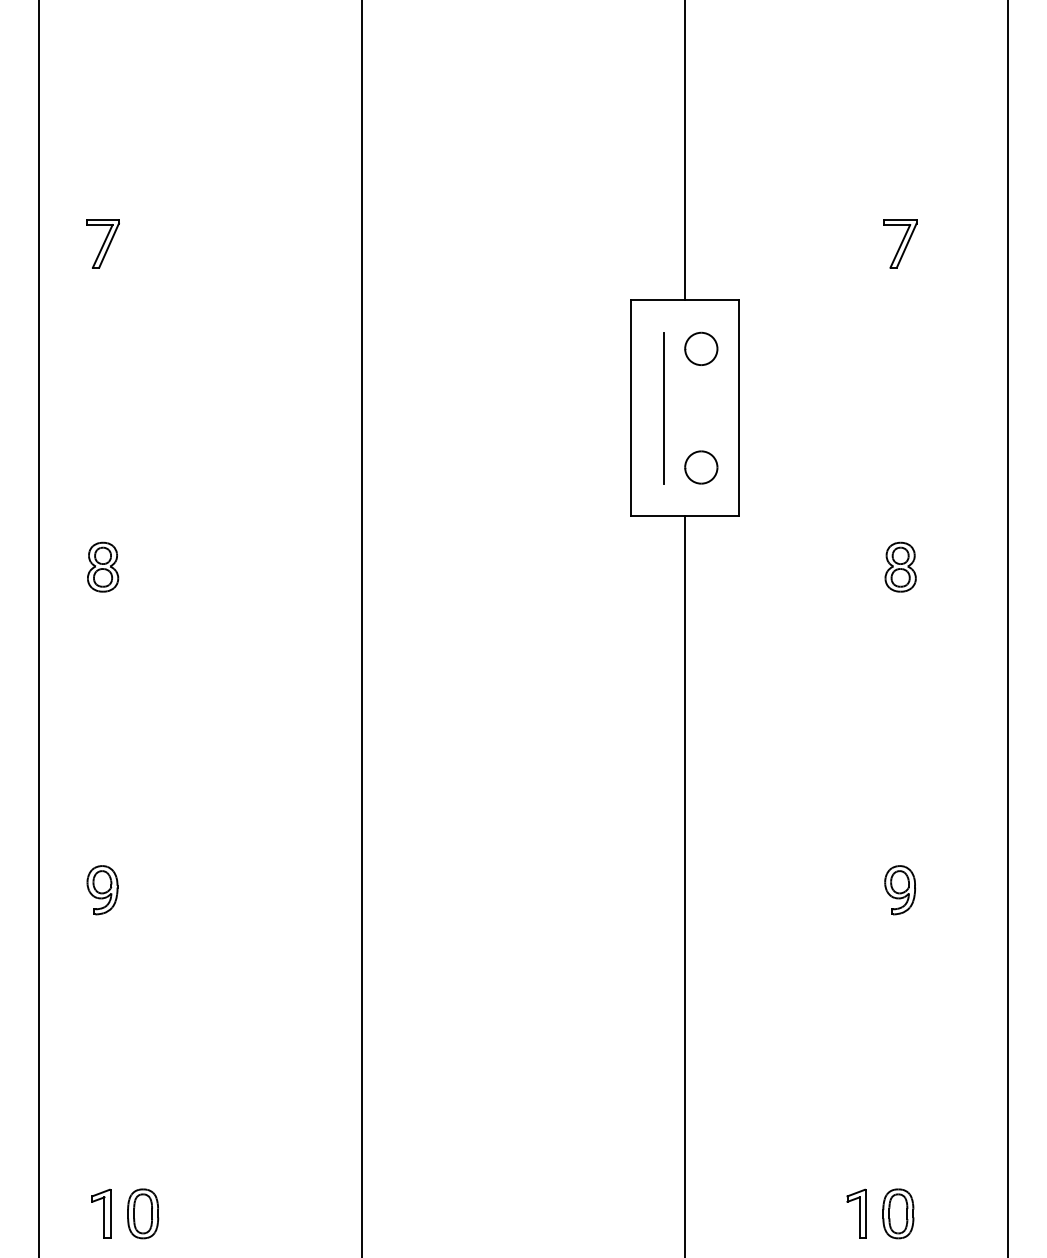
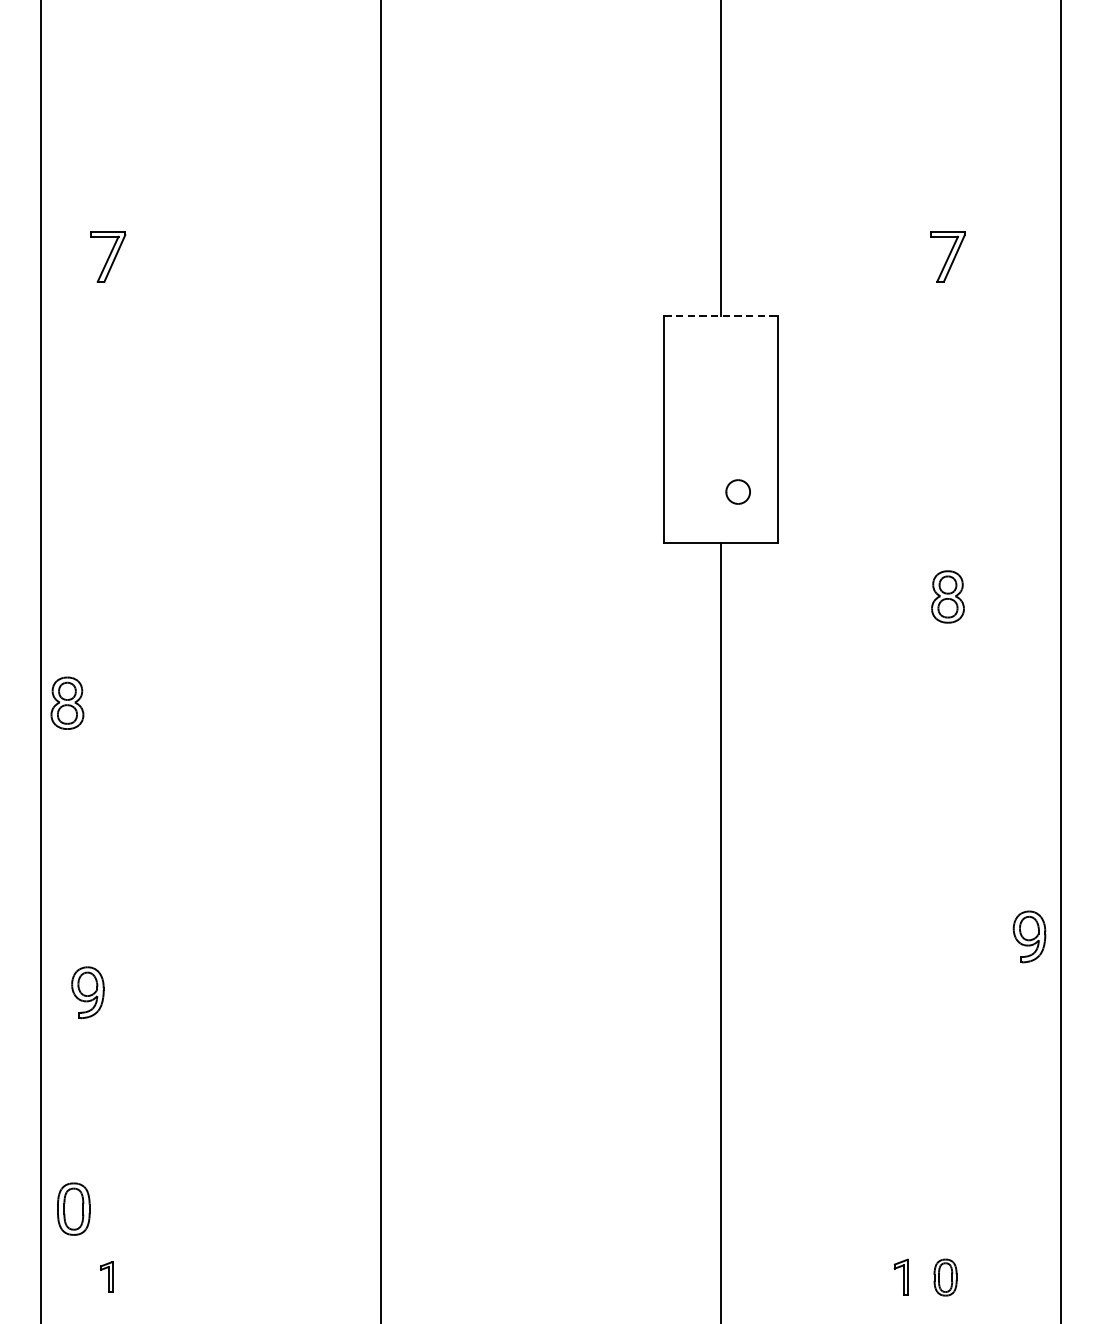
line: (685, 300) -> (721, 316), solid -> dashed
part: (701, 348) -> (738, 366), removed
line: (663, 407) -> (698, 428), removed
part: (701, 467) -> (738, 492), size x0.7
part: (103, 566) -> (67, 702), moved
part: (102, 890) -> (87, 993), moved
part: (899, 890) -> (1028, 937), moved
part: (101, 1213) -> (106, 1277), size x0.6
part: (143, 1213) -> (74, 1208), moved
part: (856, 1213) -> (901, 1277), size x0.7
part: (898, 1213) -> (945, 1277), size x0.7

